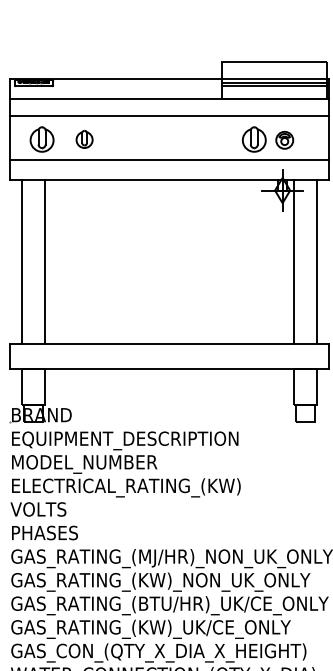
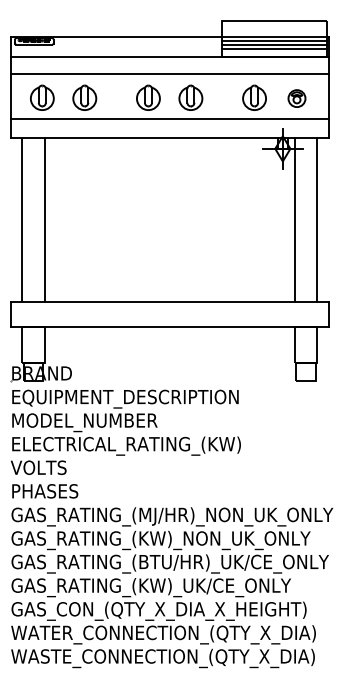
line: (273, 90) -> (273, 48), added
part: (84, 139) -> (84, 97), size x1.43
part: (148, 139) -> (148, 97), added
part: (190, 139) -> (190, 97), added
part: (284, 140) -> (296, 98), moved

